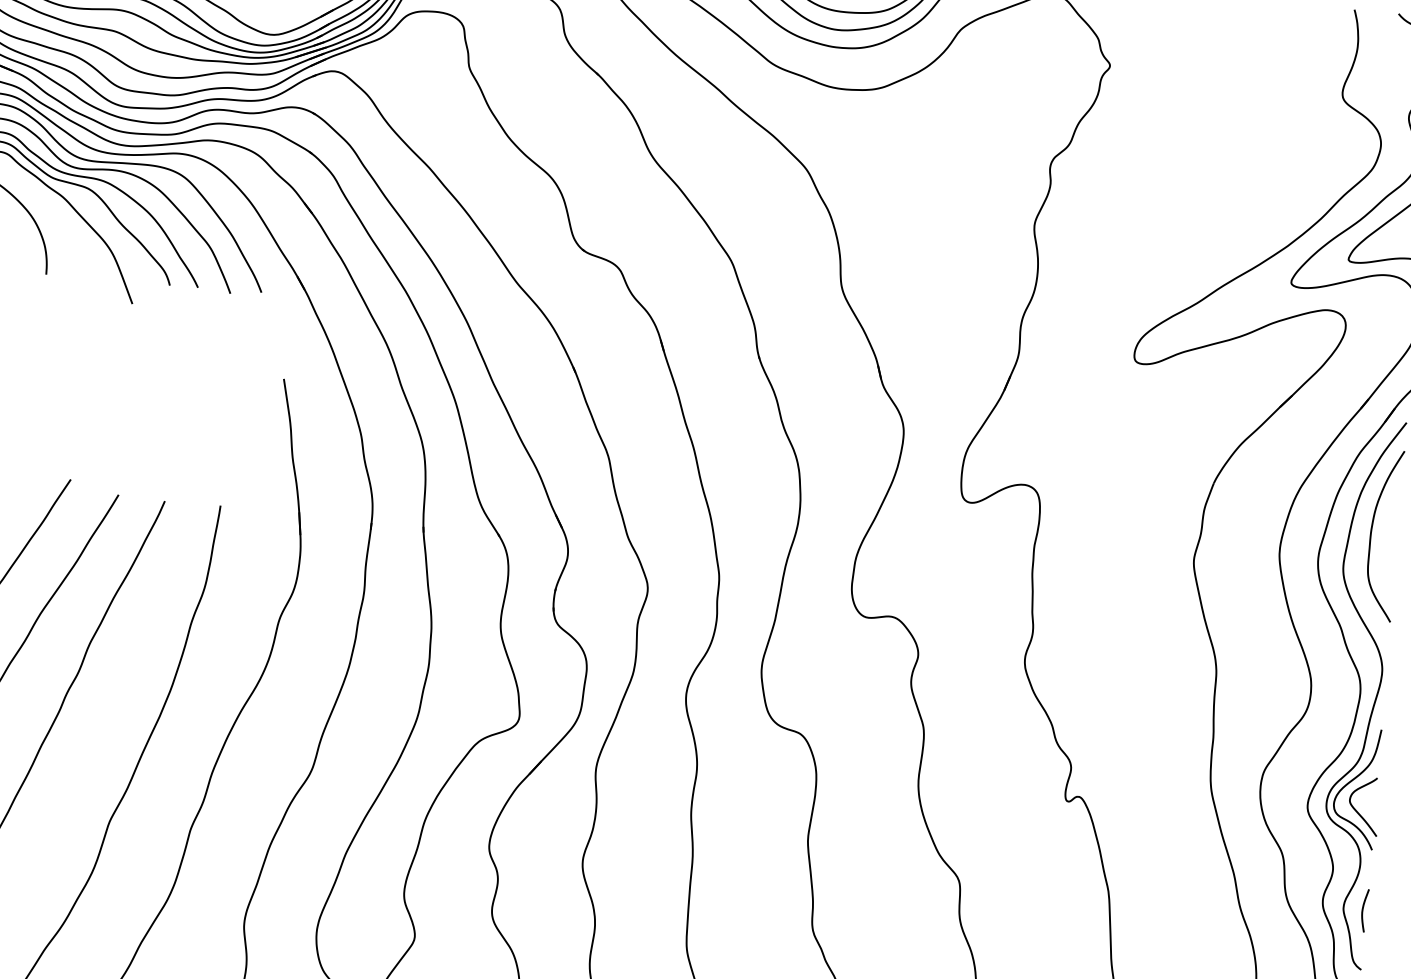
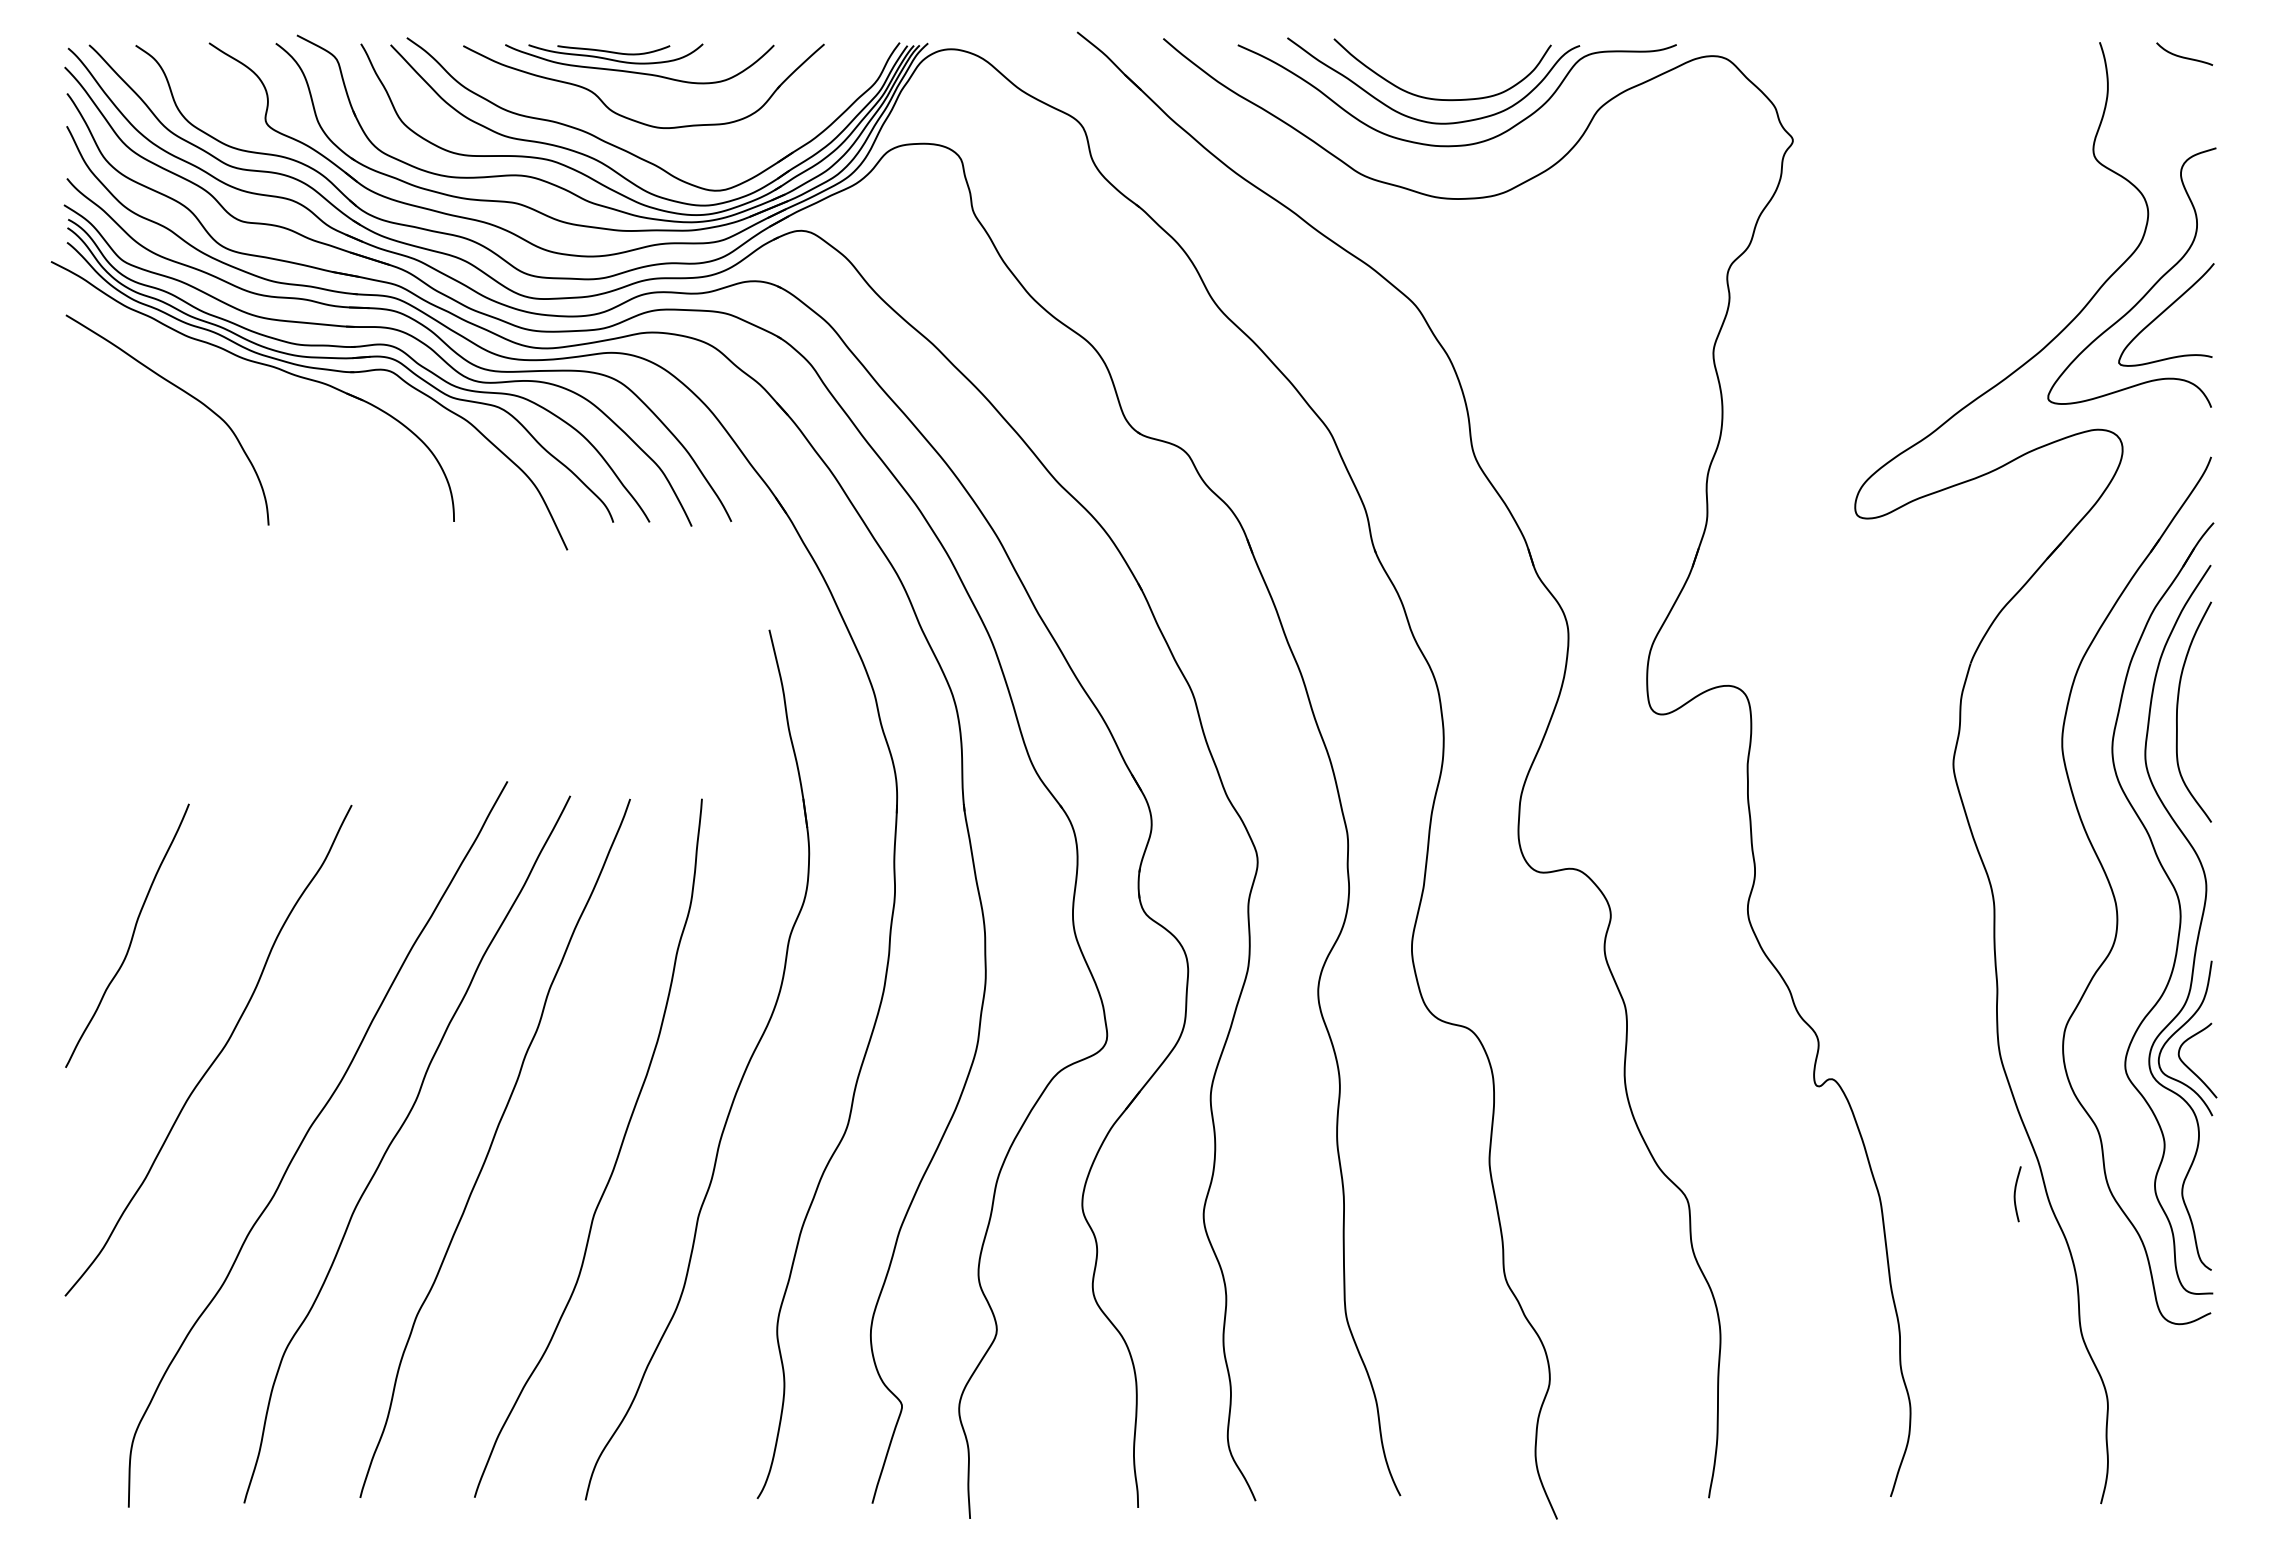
curve: (1363, 910) -> (2015, 1194), moved

